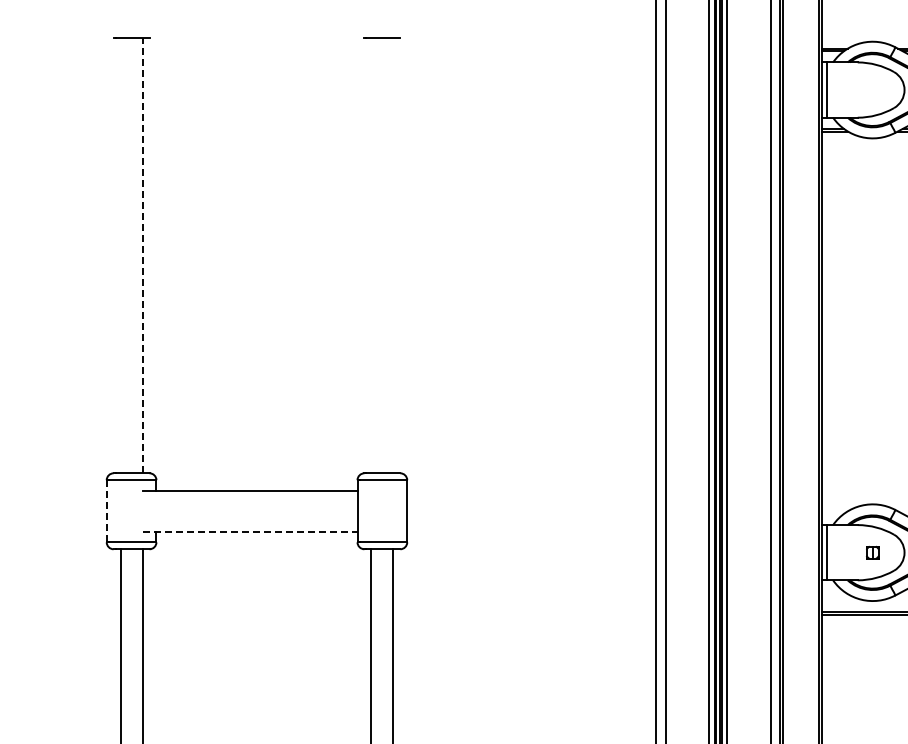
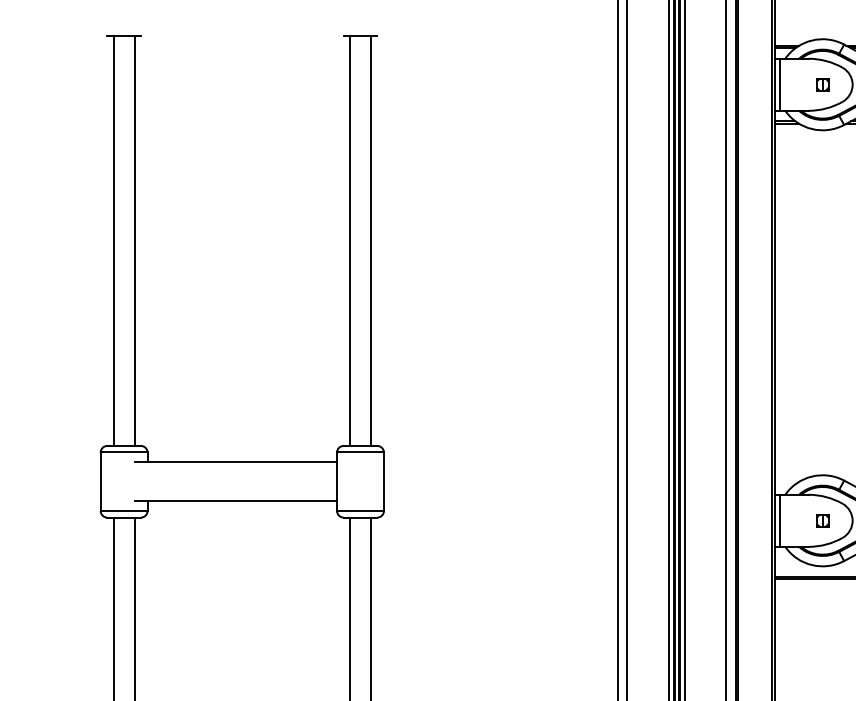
part: (872, 89) -> (822, 84), added
line: (120, 255) -> (113, 240), added
line: (142, 255) -> (134, 240), dashed -> solid
line: (371, 255) -> (350, 240), added
line: (393, 255) -> (370, 240), added
line: (106, 511) -> (100, 481), dashed -> solid
line: (250, 532) -> (236, 501), dashed -> solid

